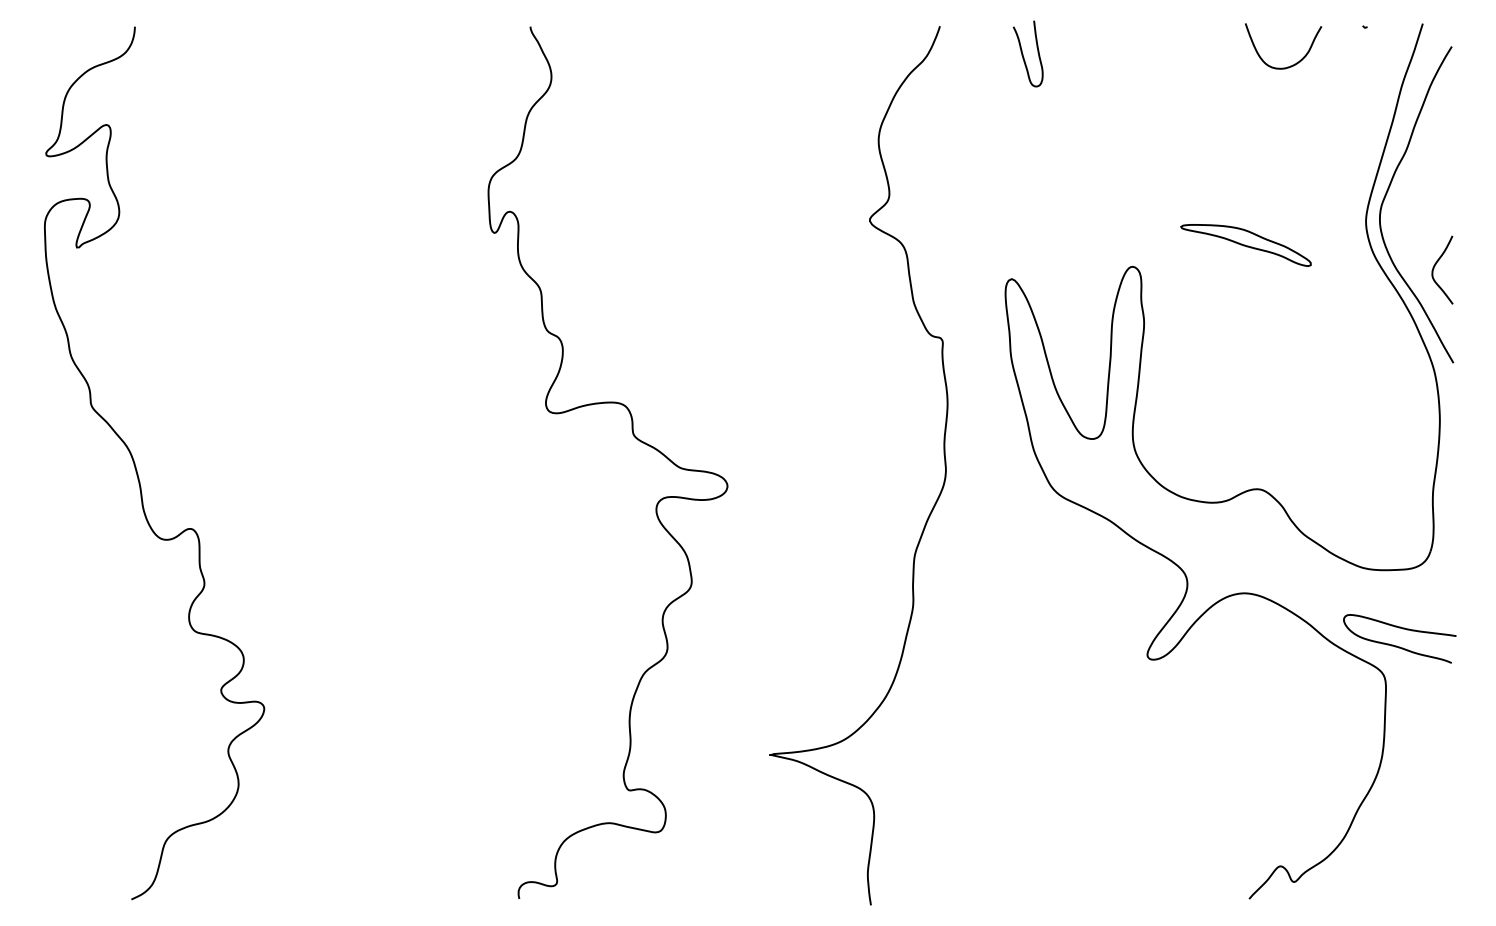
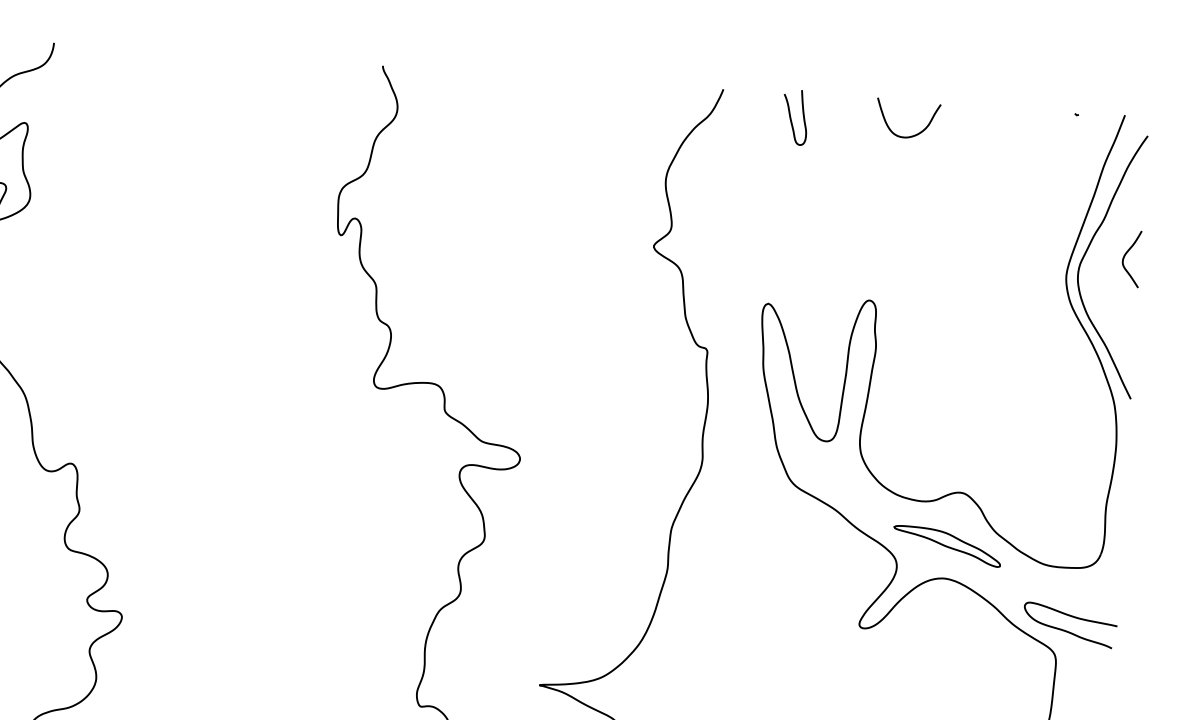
curve: (1292, 64) -> (914, 134), moved
part: (1245, 245) -> (946, 546), moved
curve: (1435, 266) -> (1125, 255), moved

